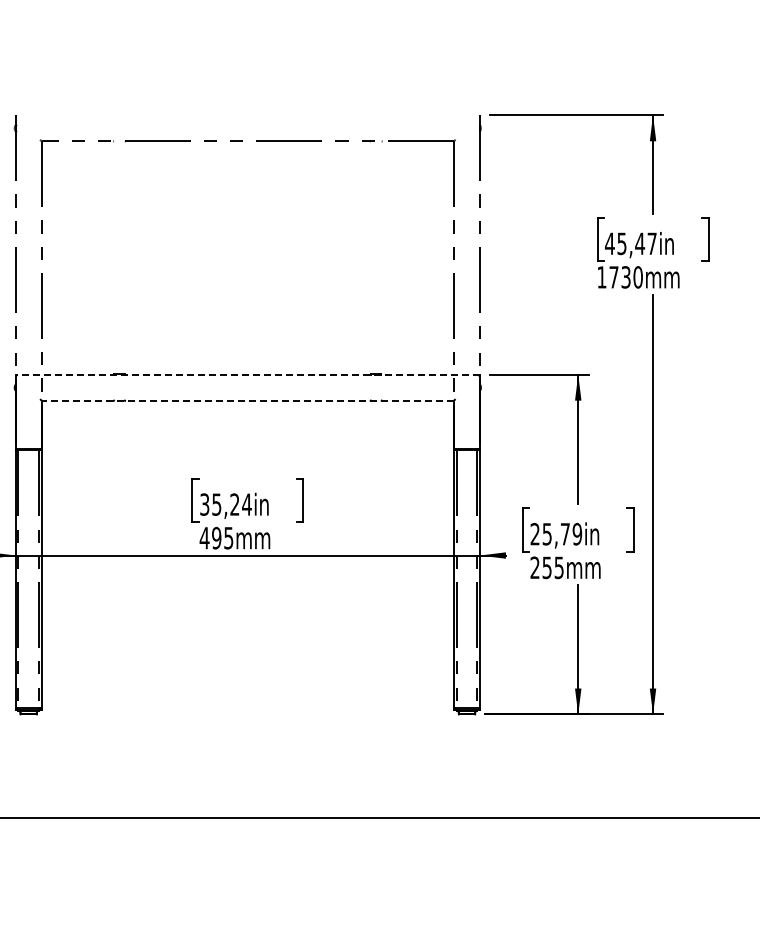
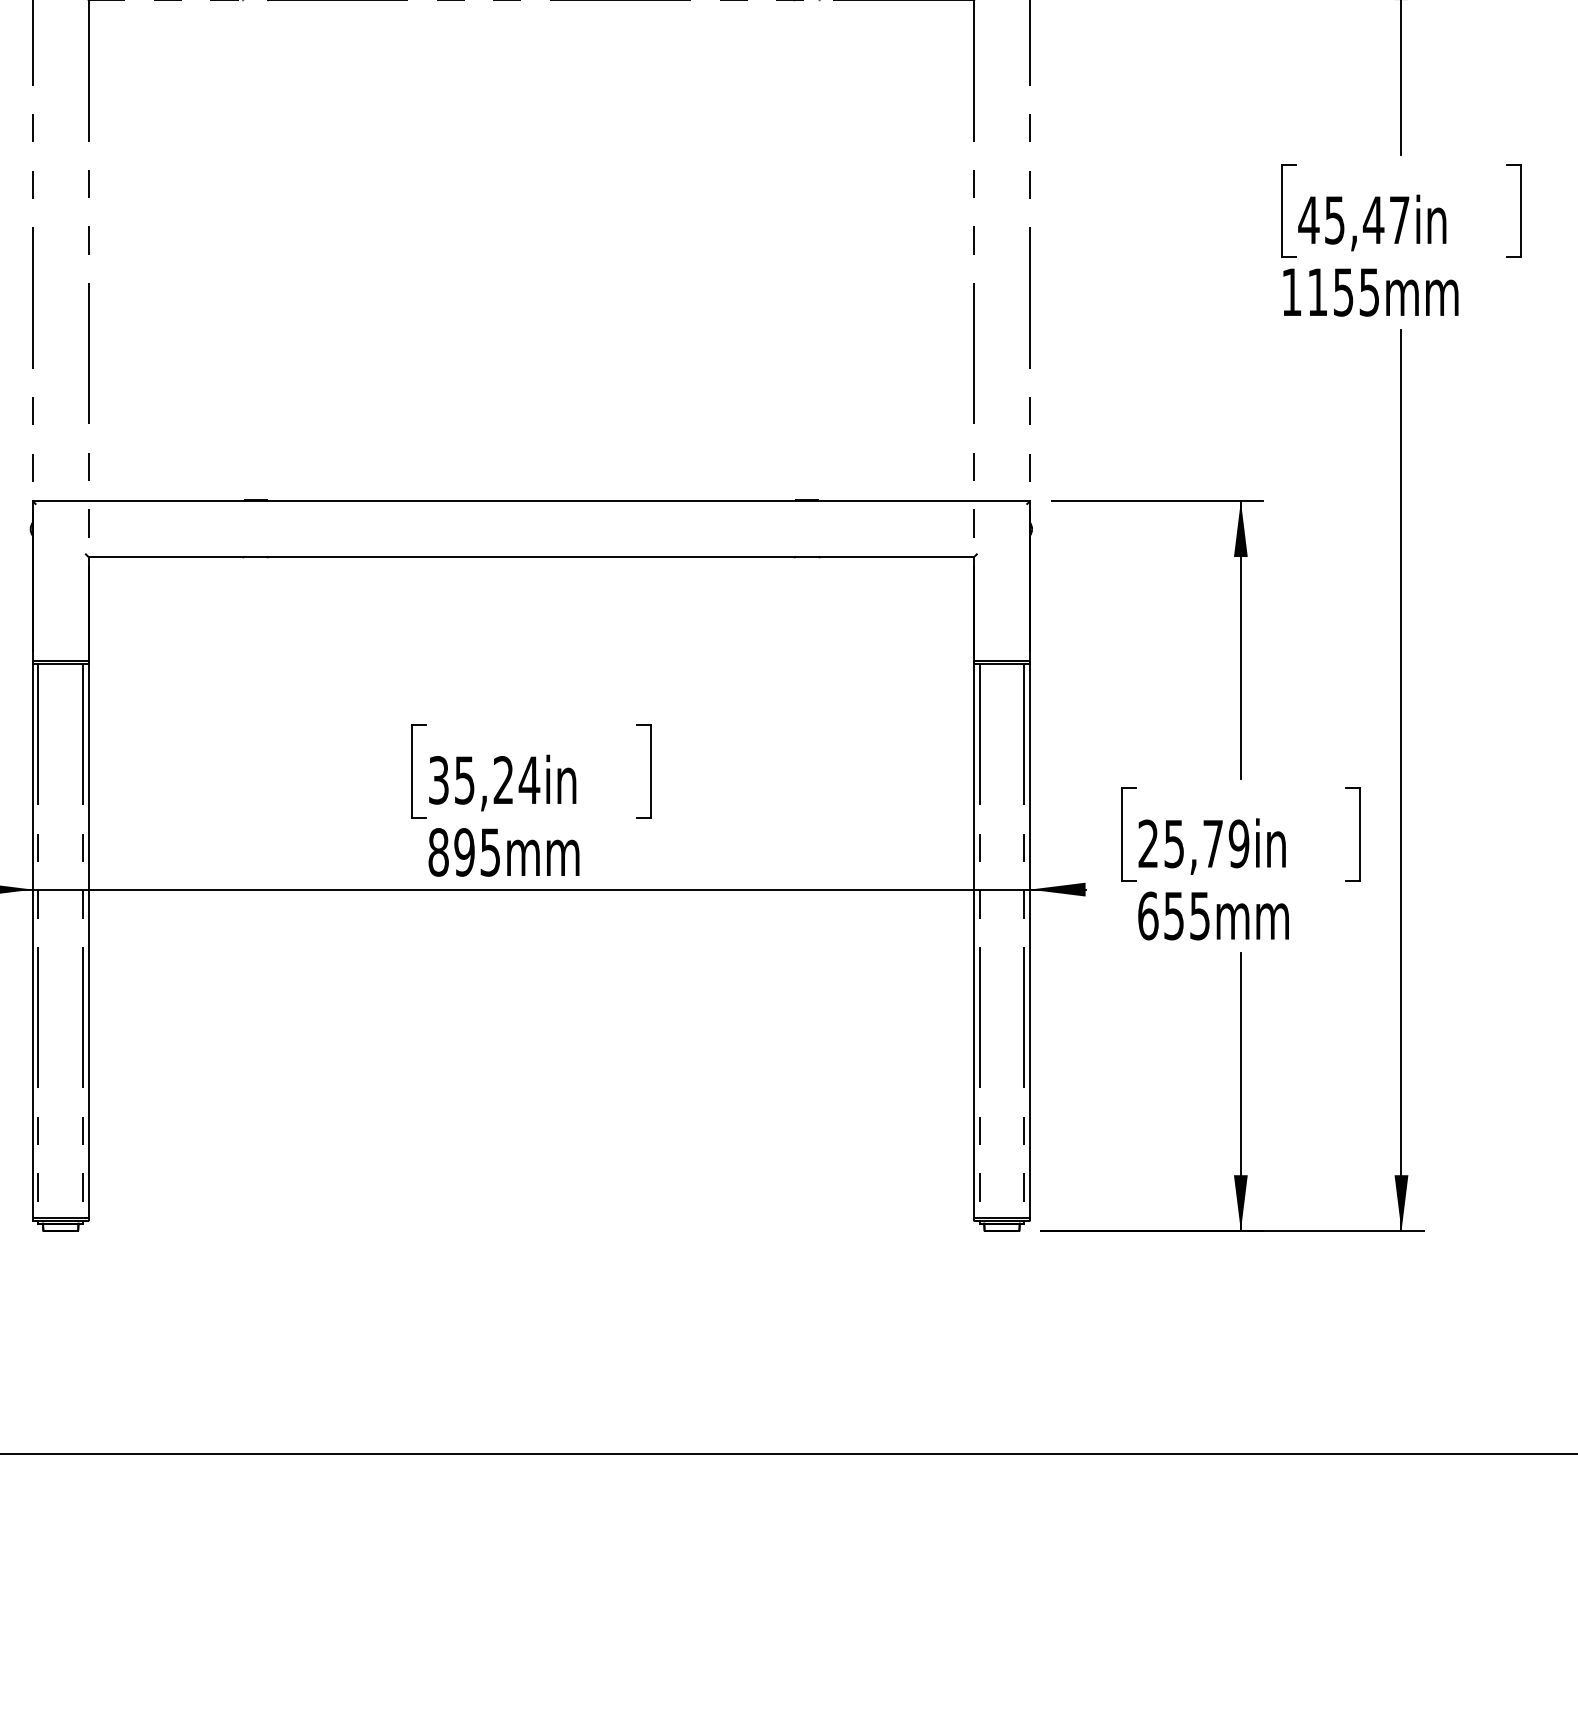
text: (625, 277) -> (1342, 292), 1730mm -> 1155mm
line: (247, 374) -> (530, 500), dashed -> solid
line: (247, 400) -> (530, 556), dashed -> solid
text: (204, 537) -> (438, 850), 495mm -> 895mm
text: (534, 567) -> (1146, 915), 255mm -> 655mm

